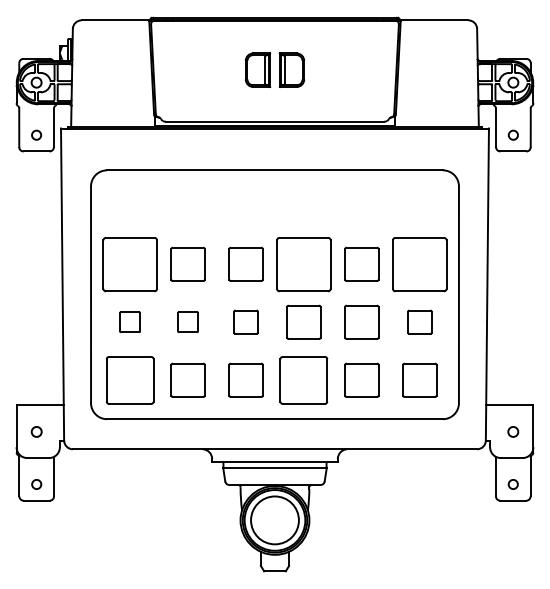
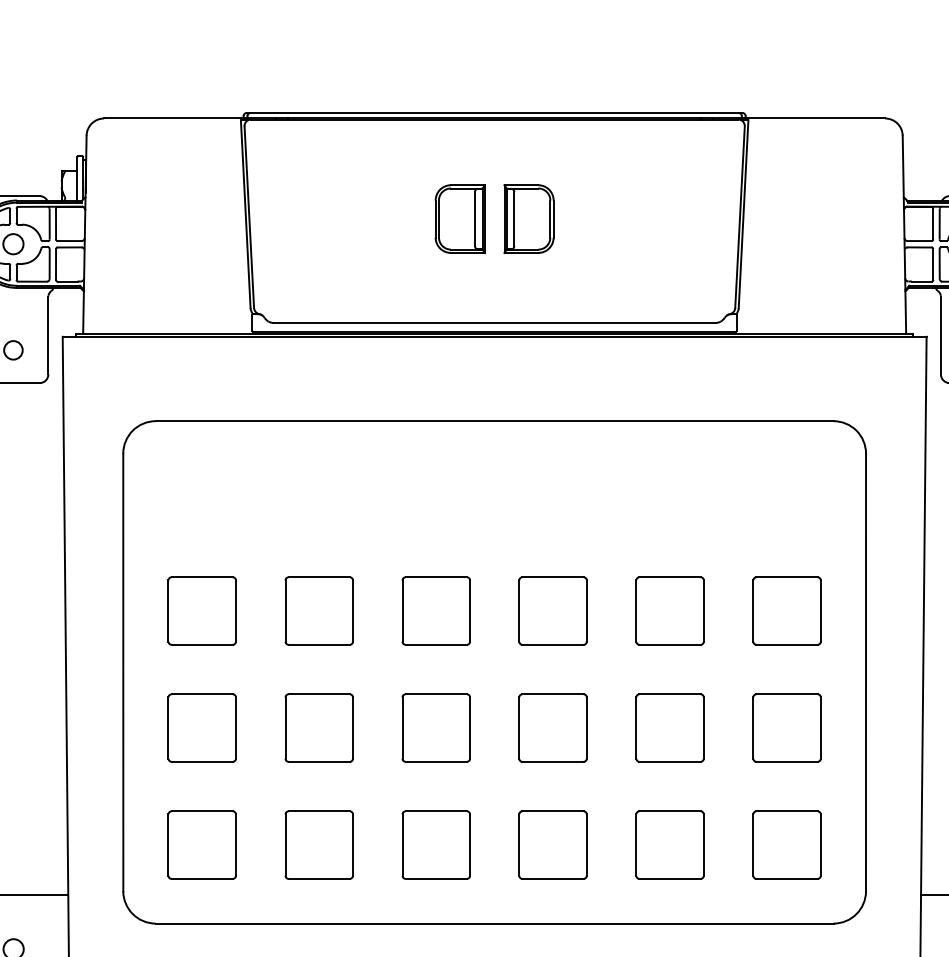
part: (129, 263) -> (200, 609), size x0.62
part: (303, 263) -> (552, 609), size x0.62
part: (419, 263) -> (786, 609), size x0.62
part: (129, 321) -> (200, 726), size x1.67
part: (187, 321) -> (318, 726), size x1.67
part: (245, 321) -> (435, 726), size x1.43
part: (419, 321) -> (786, 726), size x1.43
part: (129, 379) -> (200, 843), size x0.71
part: (303, 379) -> (552, 843), size x0.71

